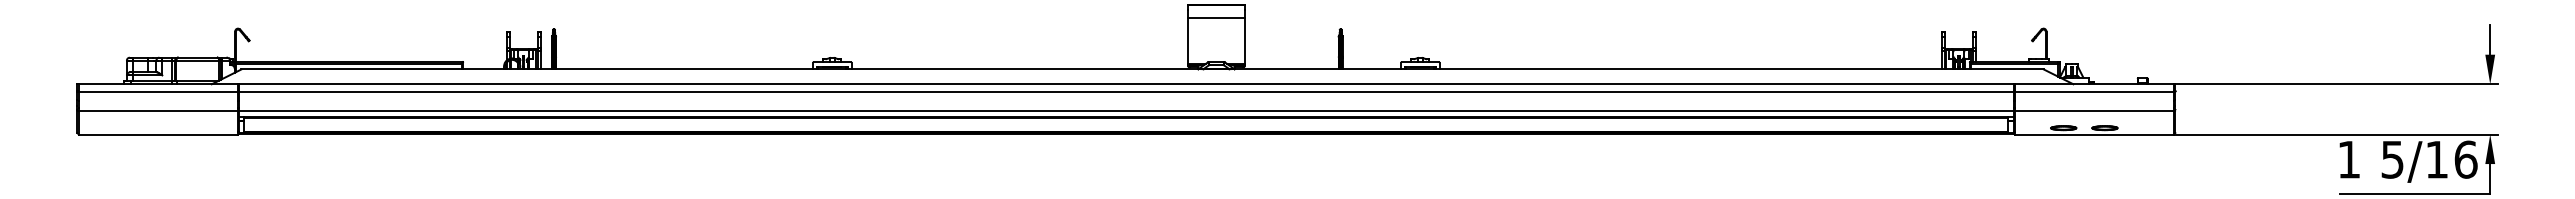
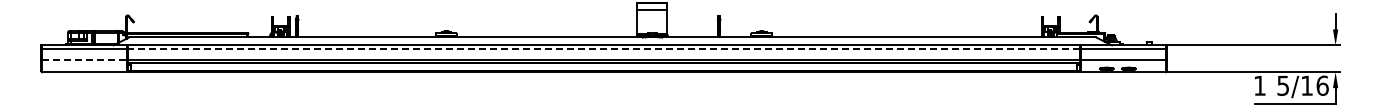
line: (1127, 92) -> (604, 49), solid -> dashed
line: (157, 110) -> (84, 59), solid -> dashed

